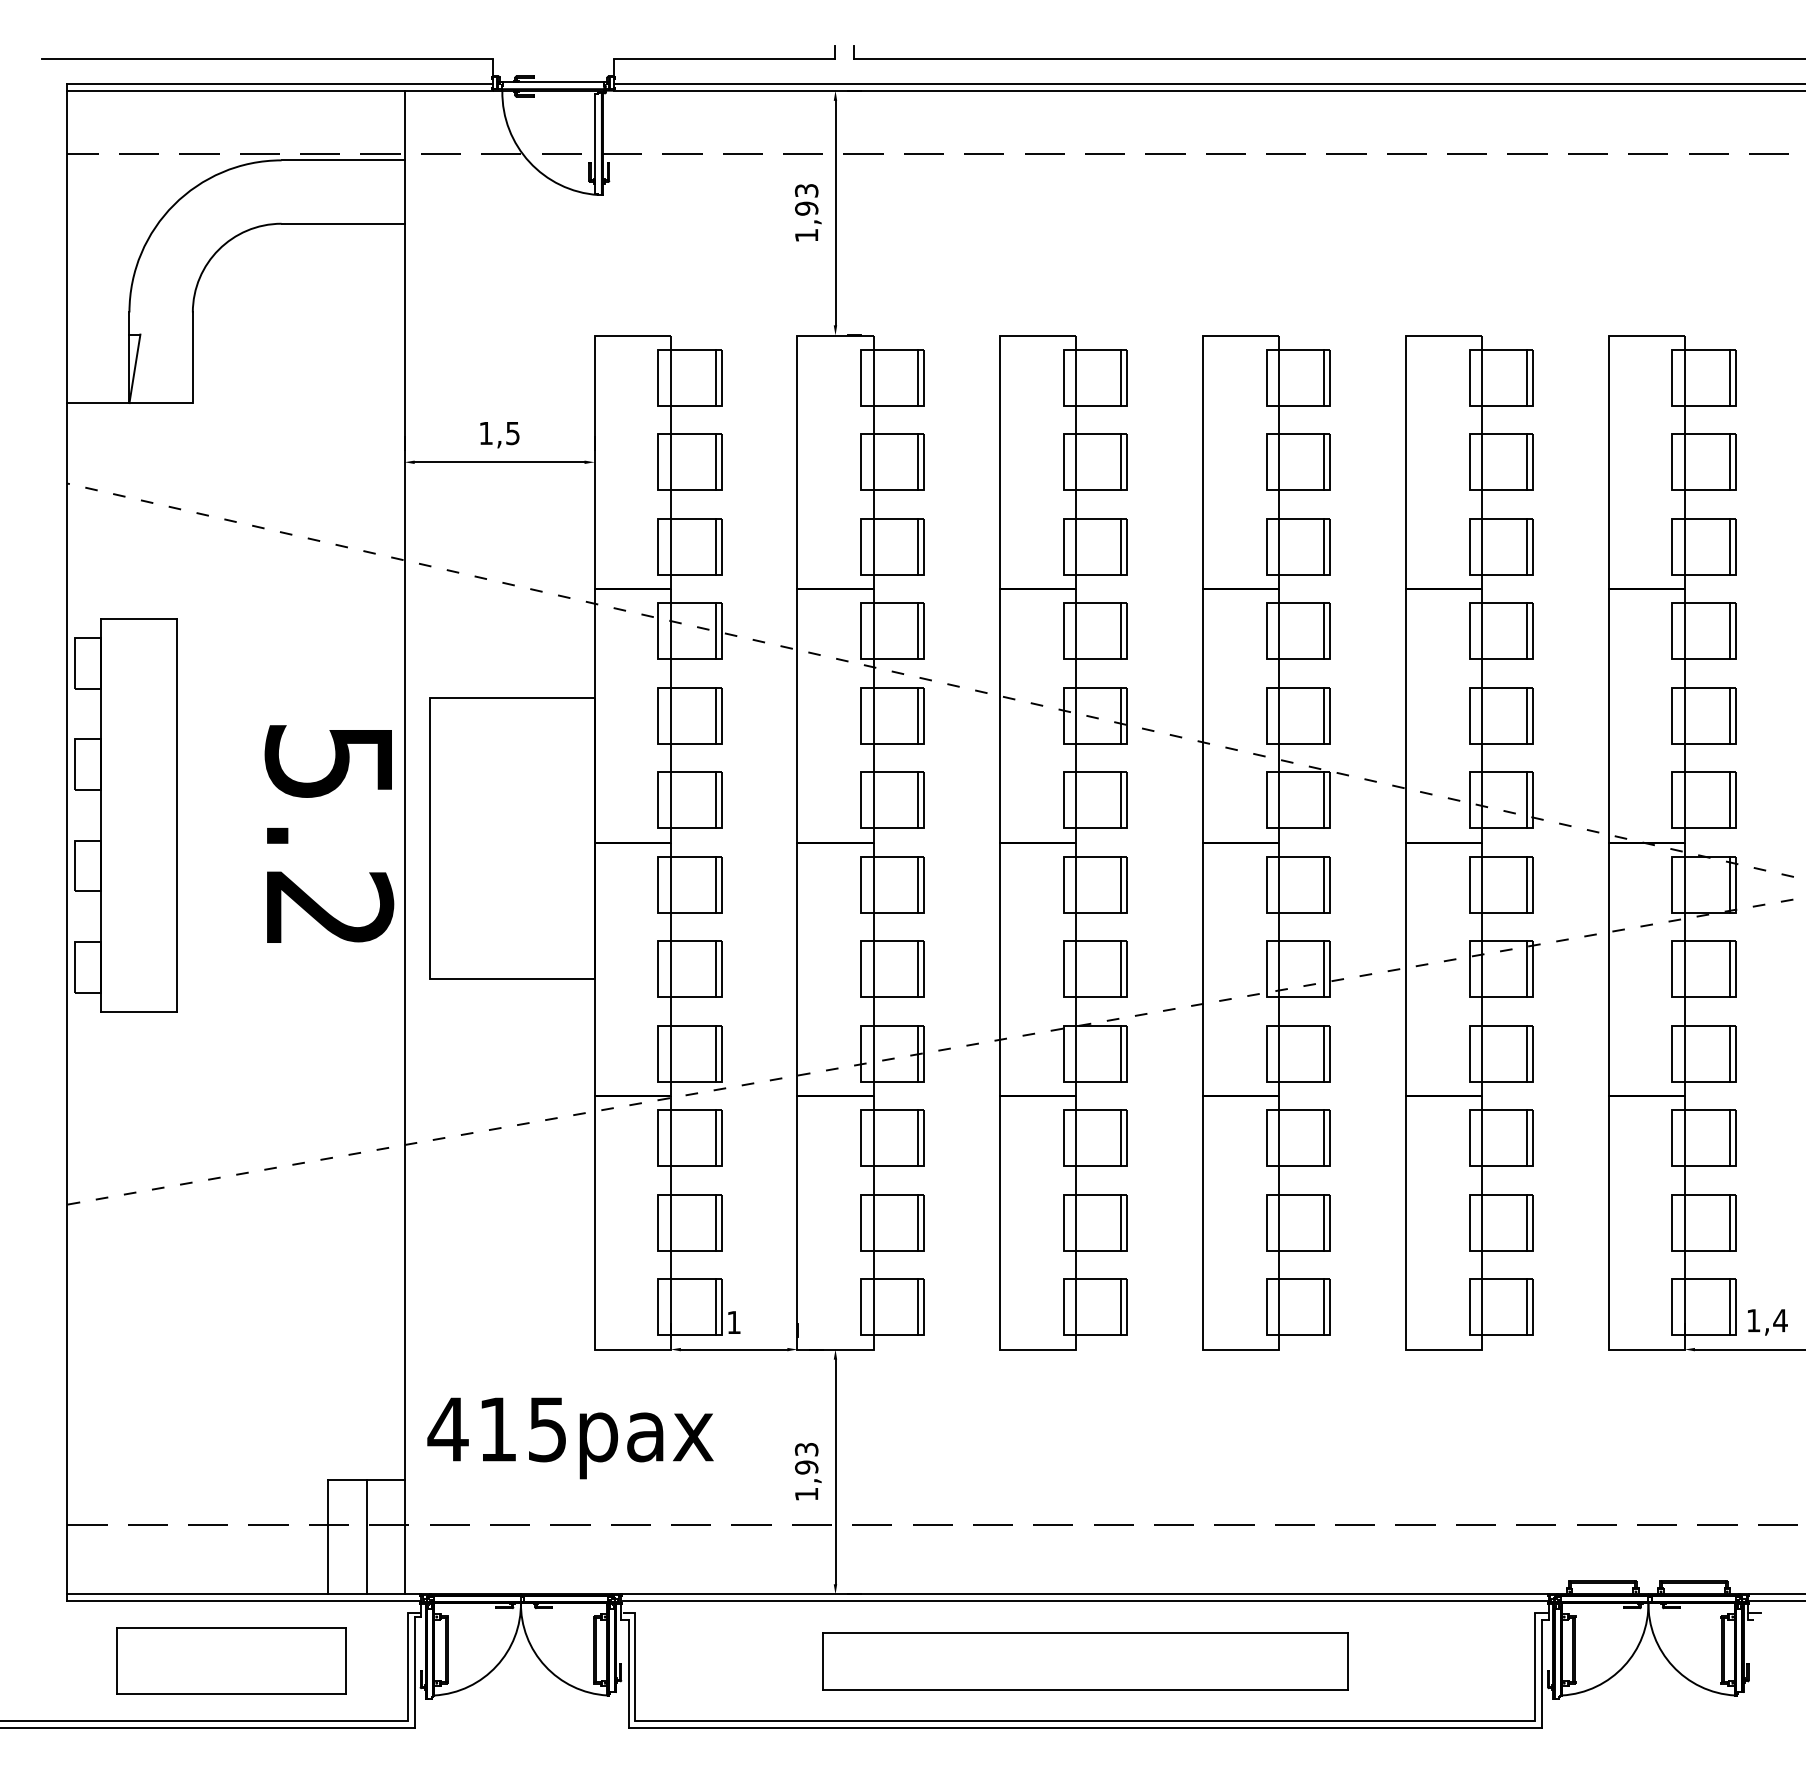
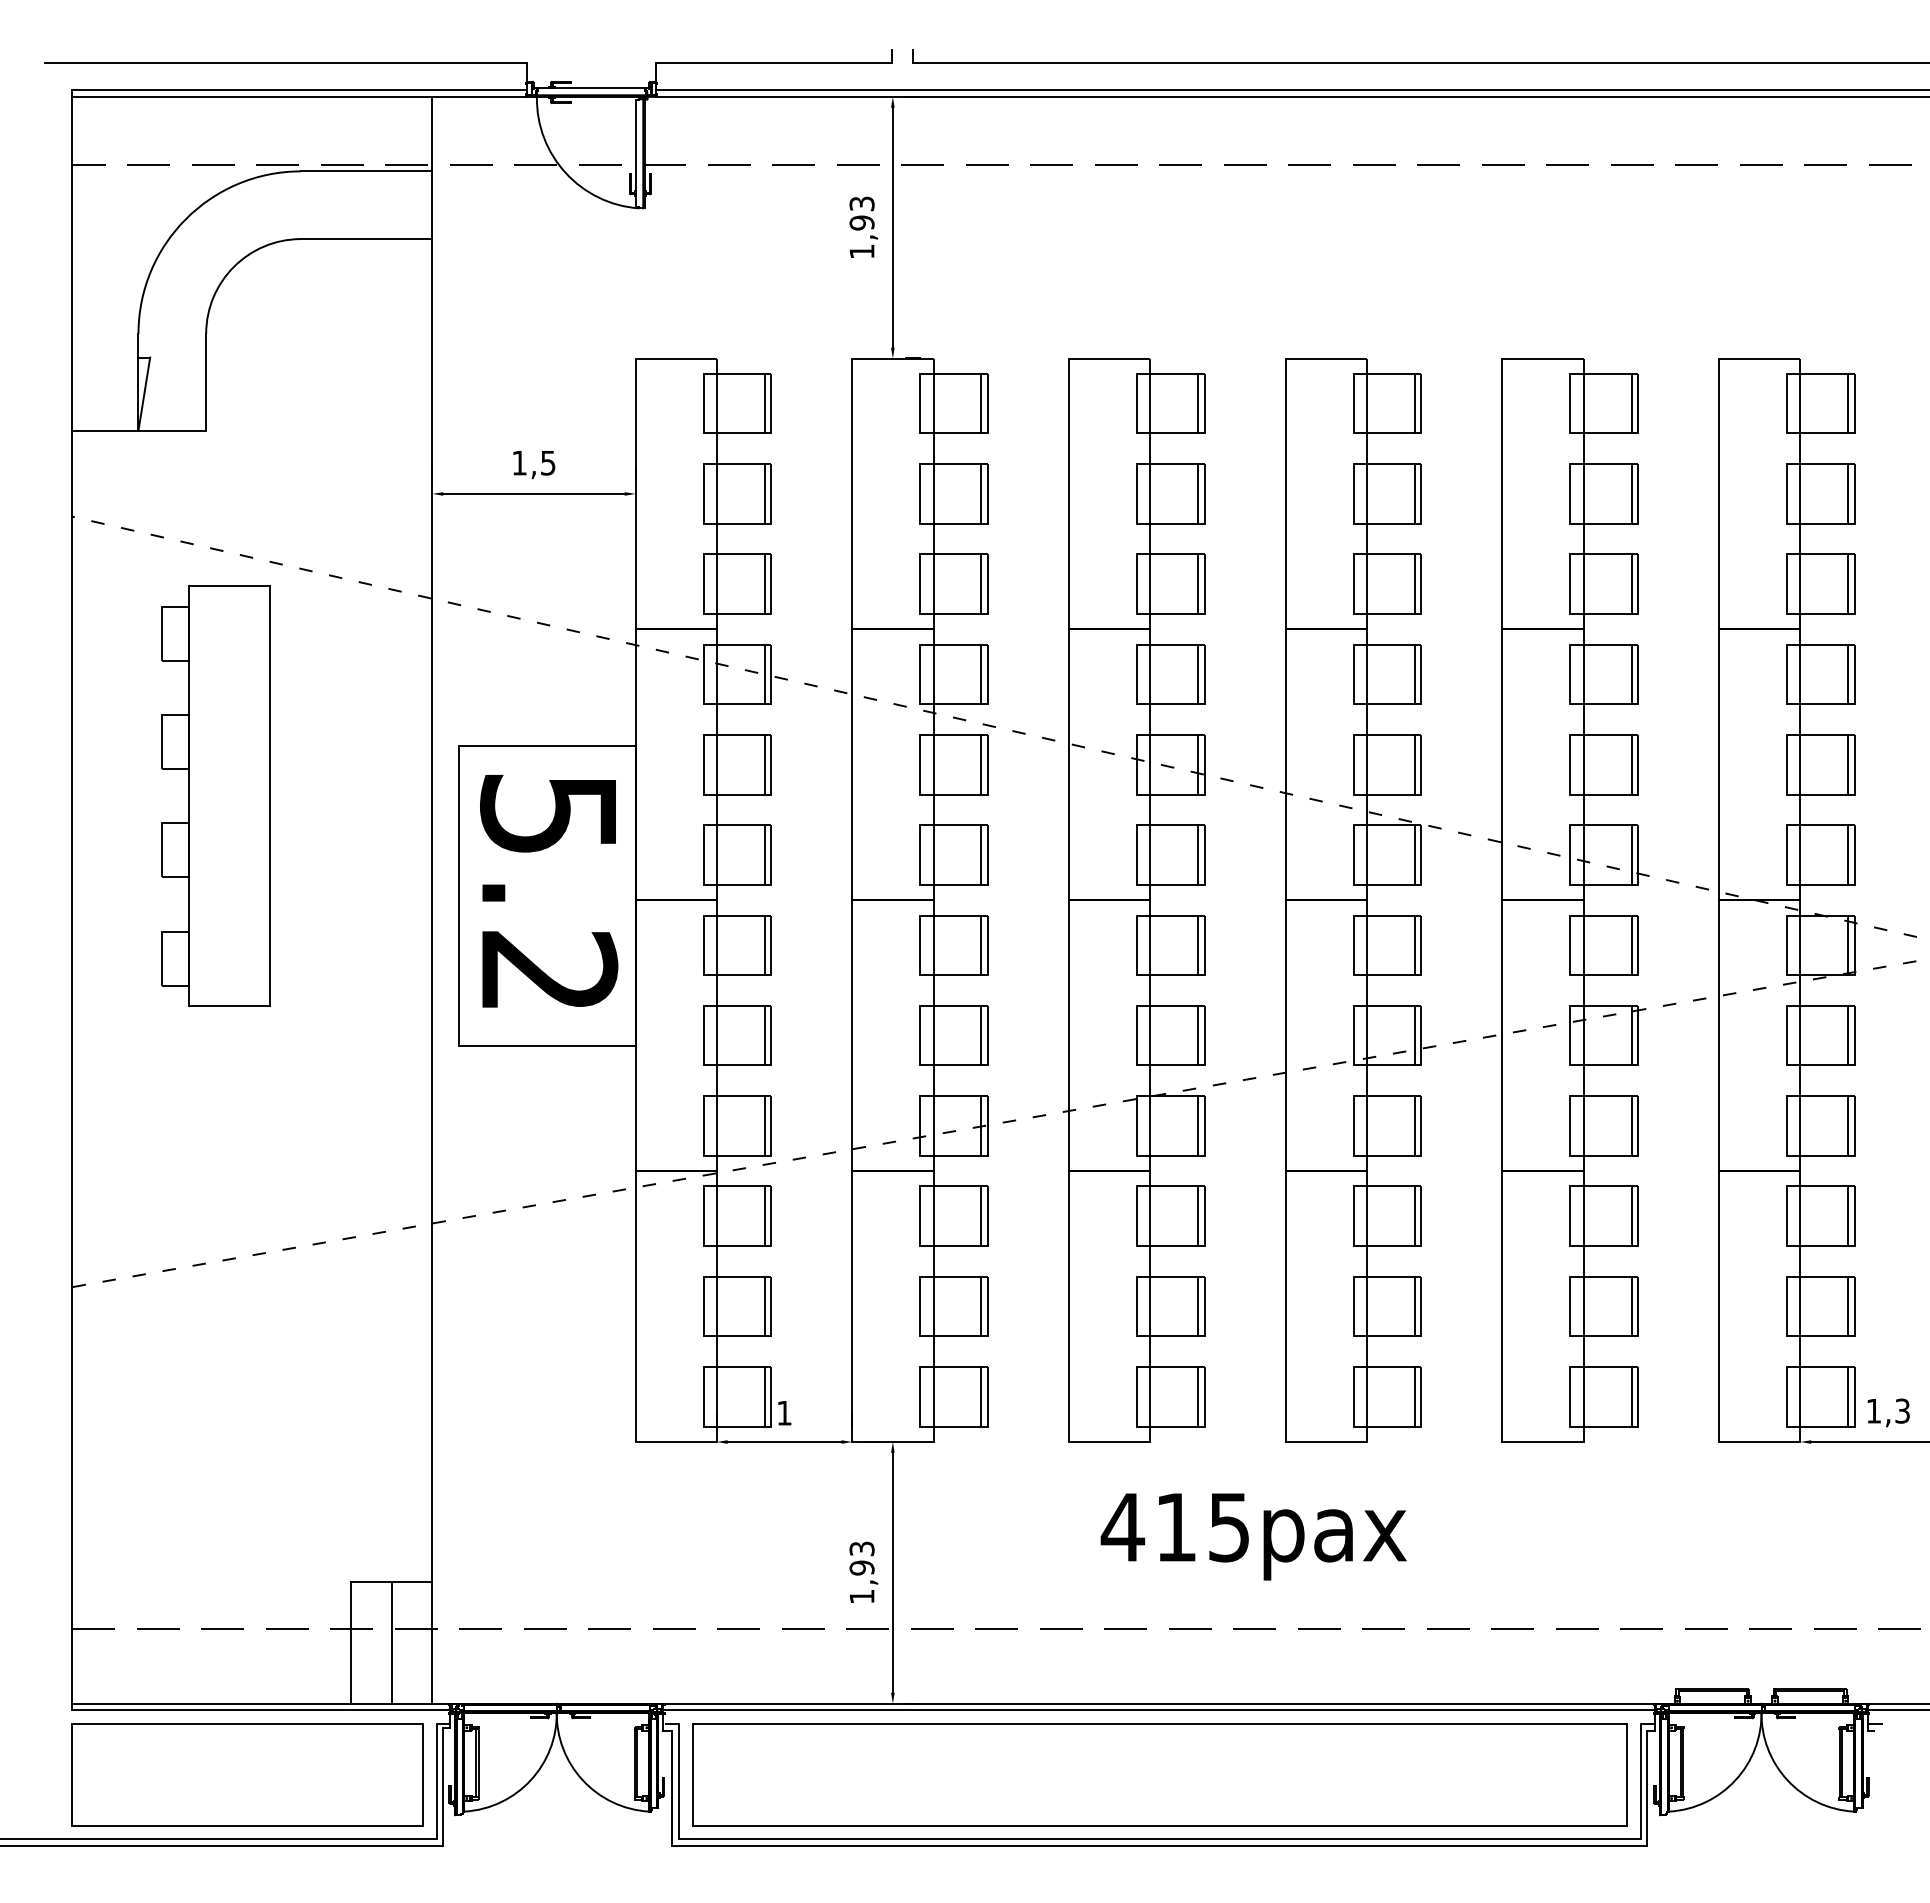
part: (125, 814) -> (215, 795), moved
text: (329, 834) -> (549, 891), moved
text: (1780, 1320) -> (1902, 1410), 1,4 -> 1,3
text: (570, 1438) -> (1253, 1536), moved
part: (231, 1660) -> (247, 1774), size x1.43
part: (1085, 1660) -> (1159, 1774), size x1.67

